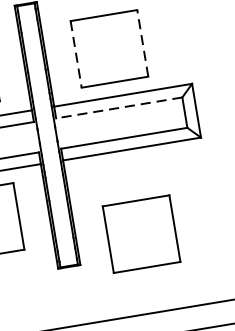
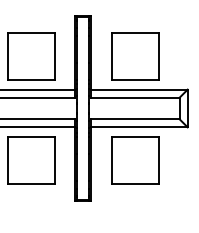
line: (142, 42) -> (158, 55), dashed -> solid
line: (75, 54) -> (111, 56), dashed -> solid
line: (118, 107) -> (134, 97), dashed -> solid
part: (141, 234) -> (135, 160), moved

